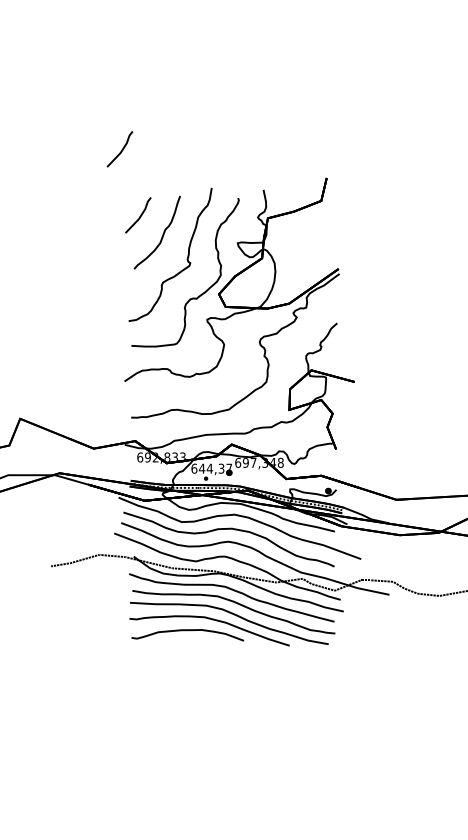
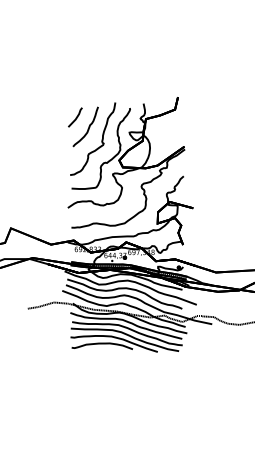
line: (120, 149) -> (65, 81), removed

